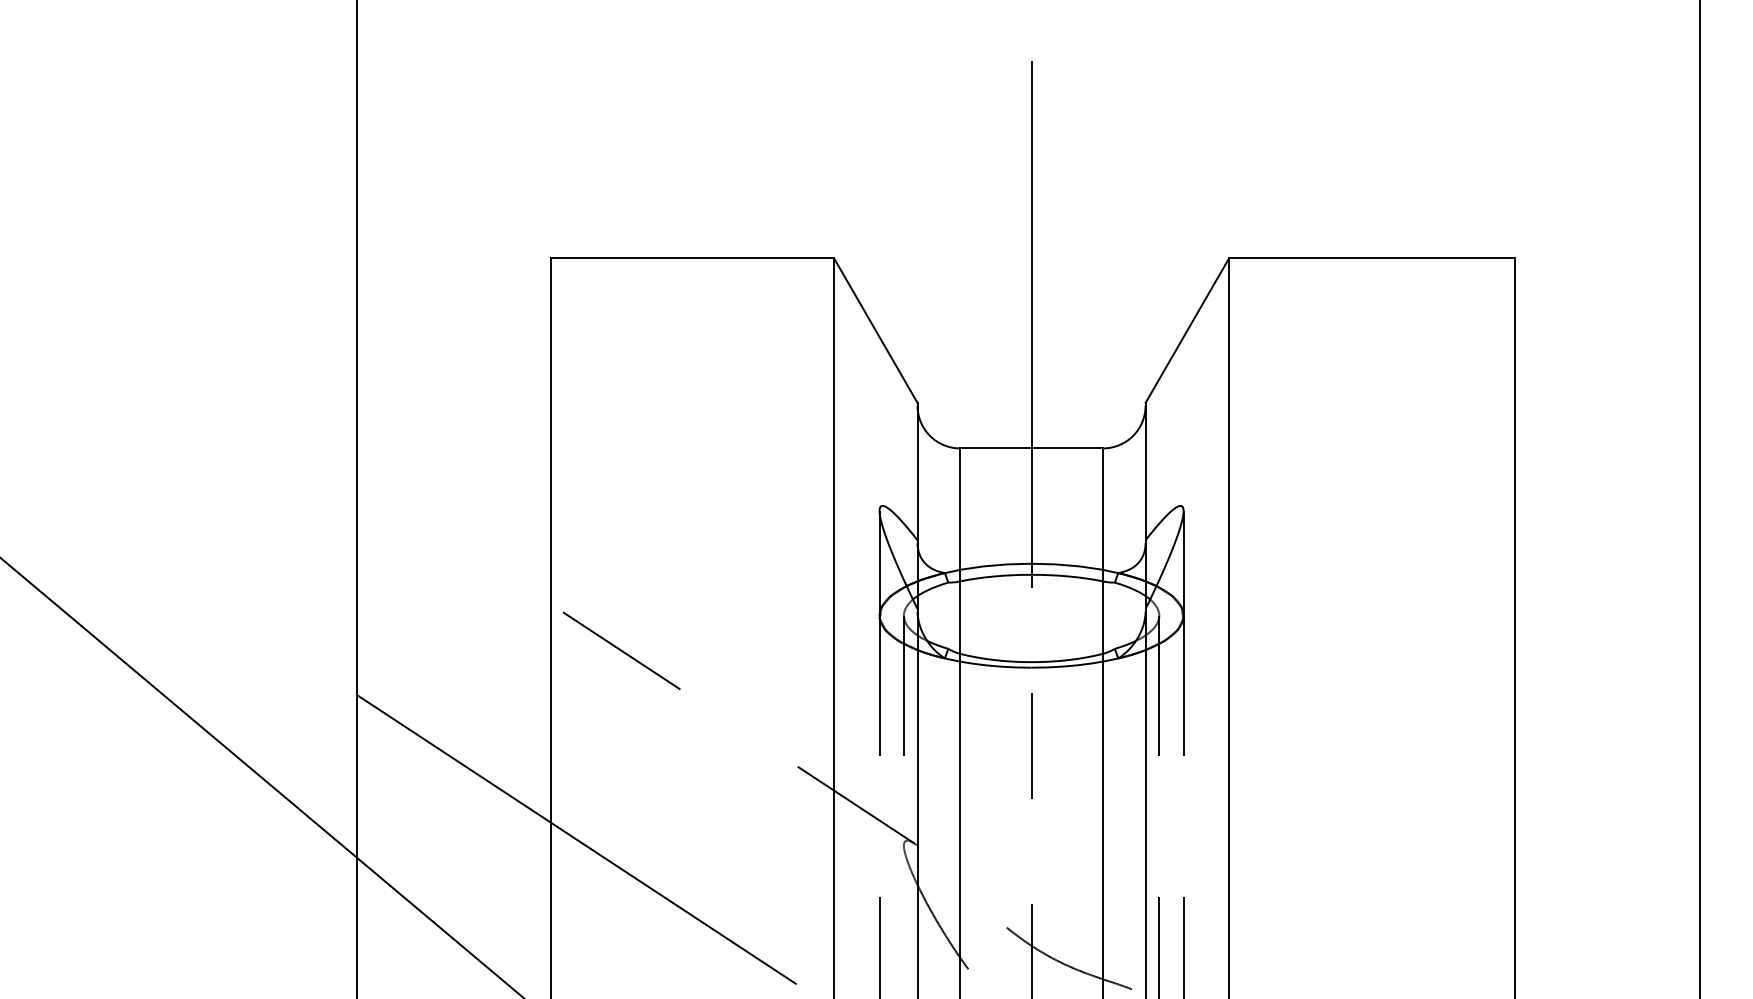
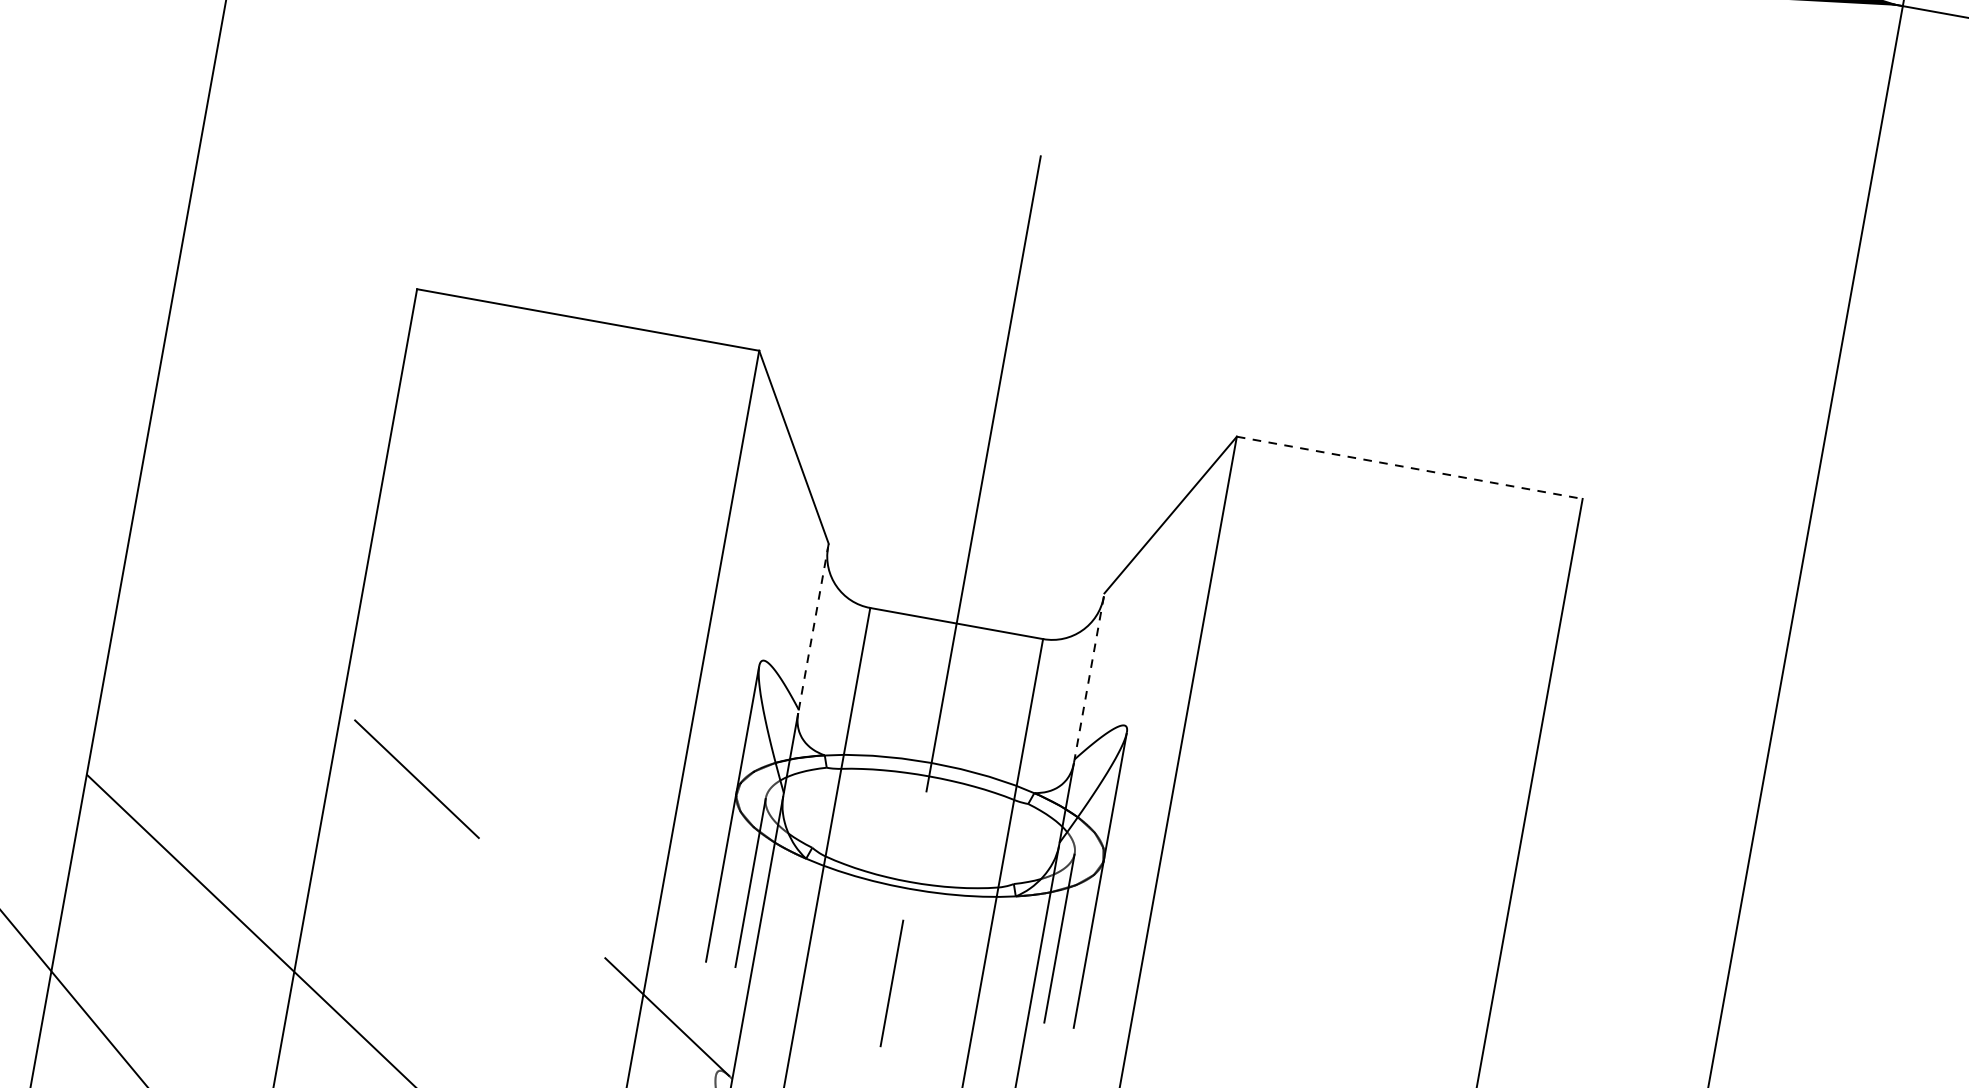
line: (1372, 258) -> (1410, 468), solid -> dashed
line: (1145, 472) -> (1089, 677), solid -> dashed
line: (917, 473) -> (813, 629), solid -> dashed

